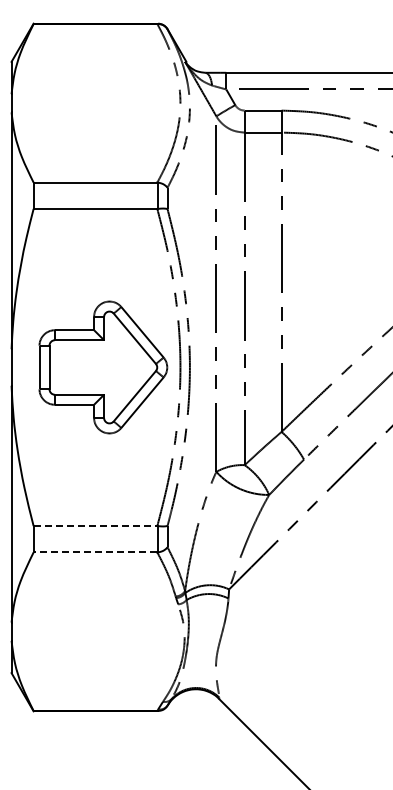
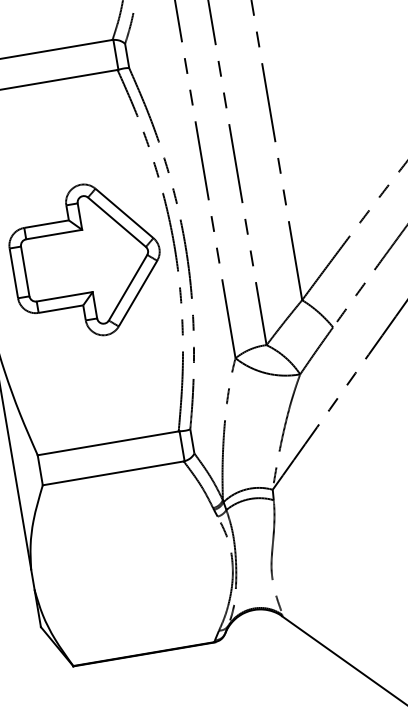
line: (95, 526) -> (108, 443), dashed -> solid
line: (95, 552) -> (113, 473), dashed -> solid

